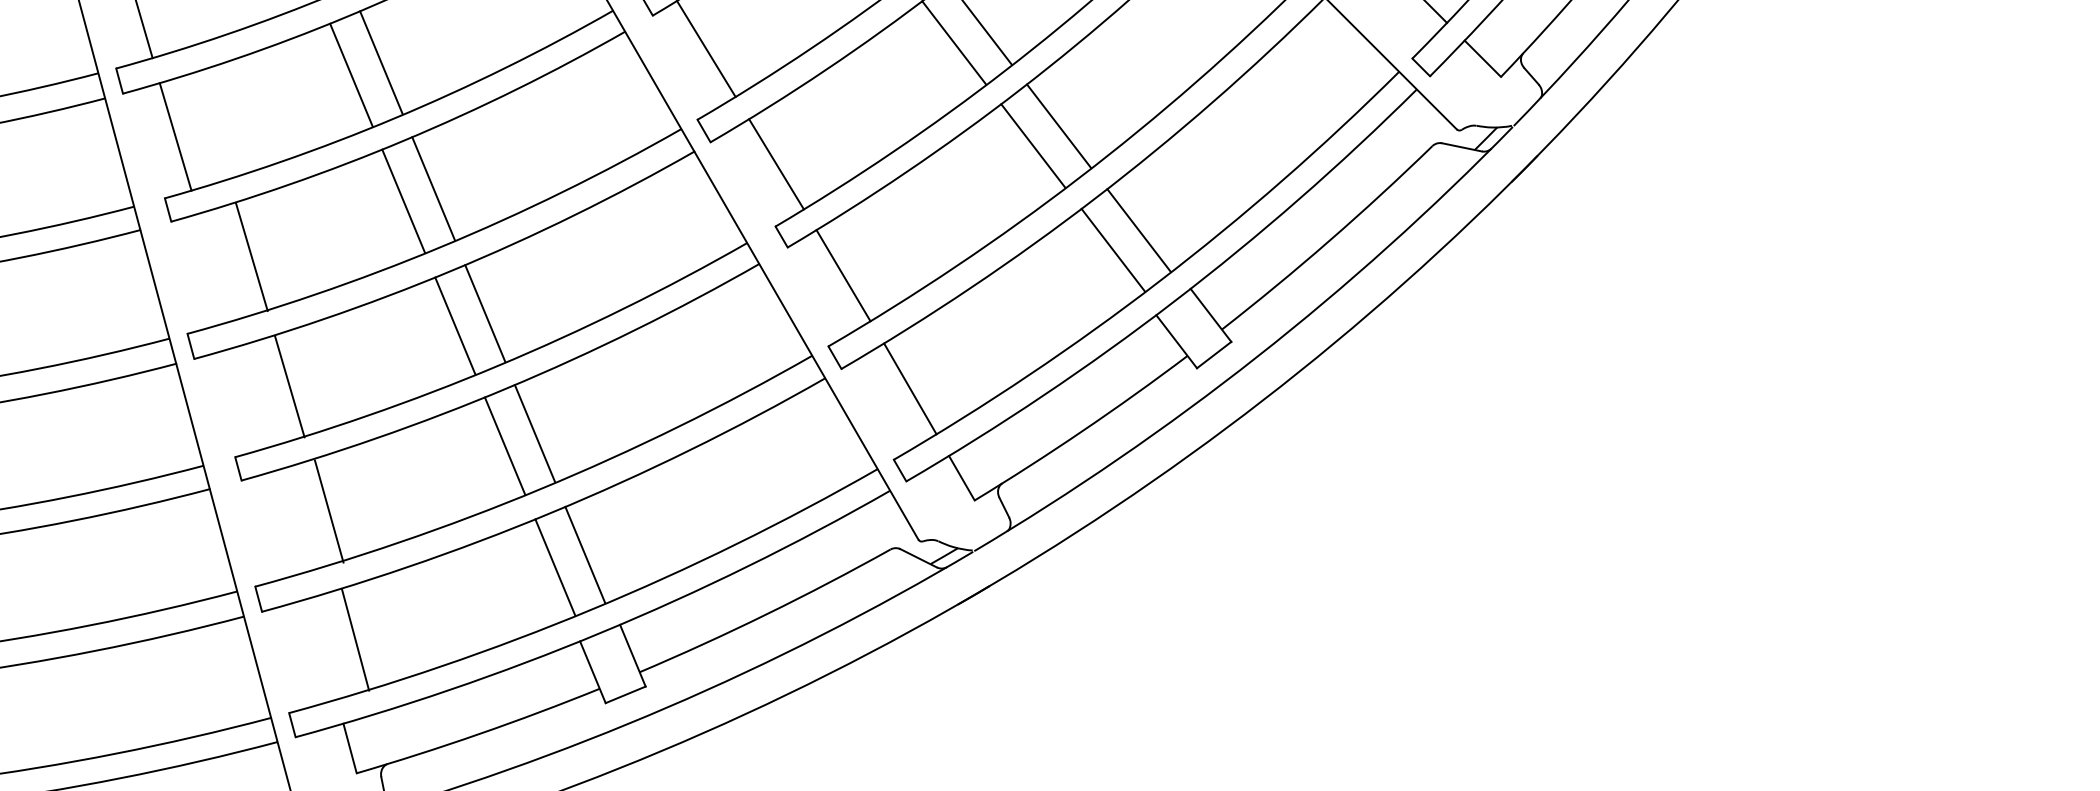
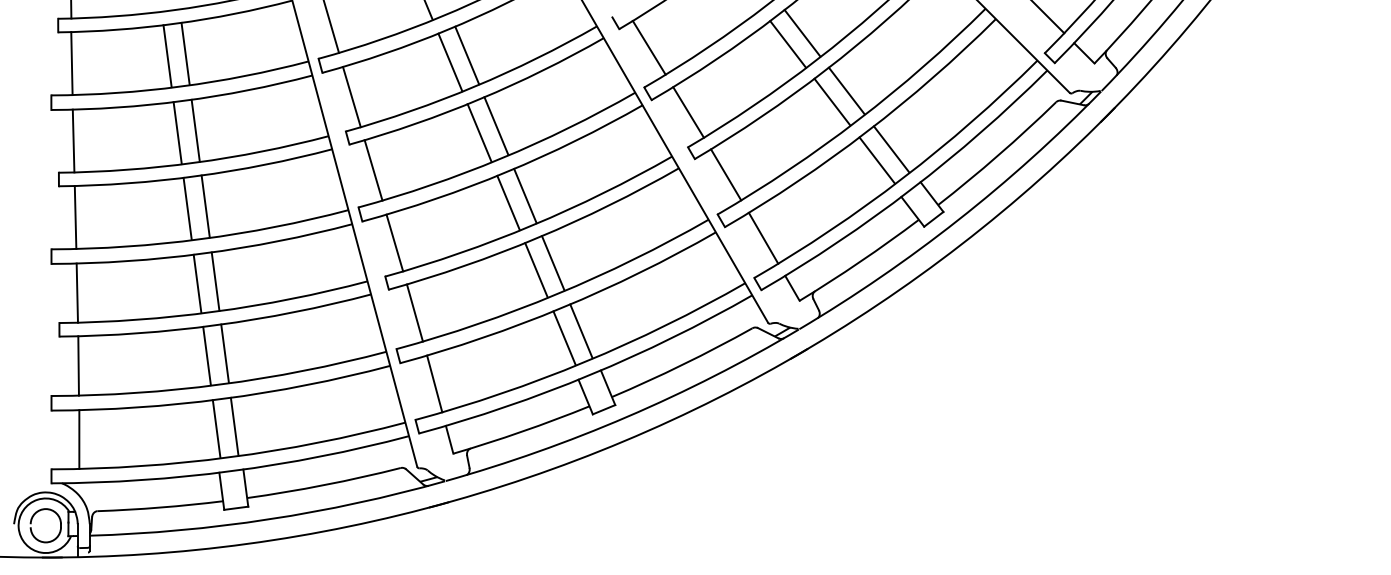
line: (251, 257) -> (373, 170), moved
line: (289, 385) -> (394, 242), moved
line: (328, 510) -> (414, 312), moved
line: (355, 639) -> (434, 383), moved

